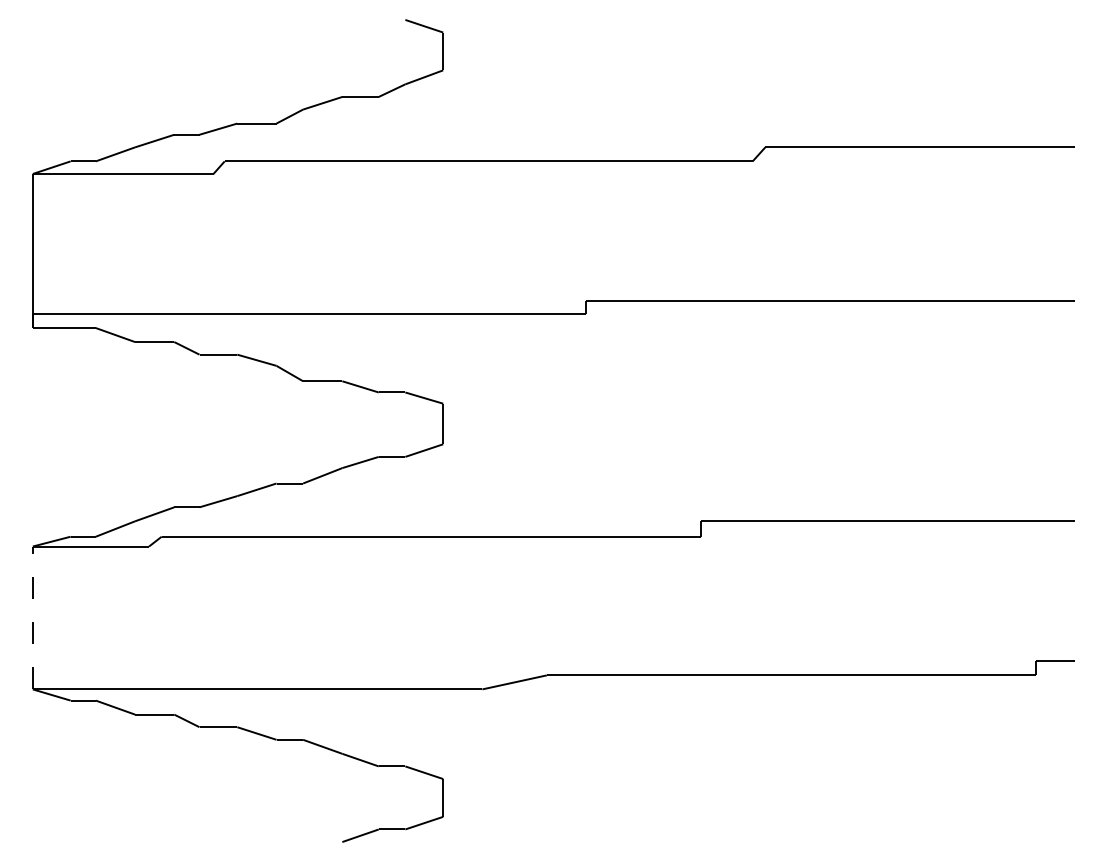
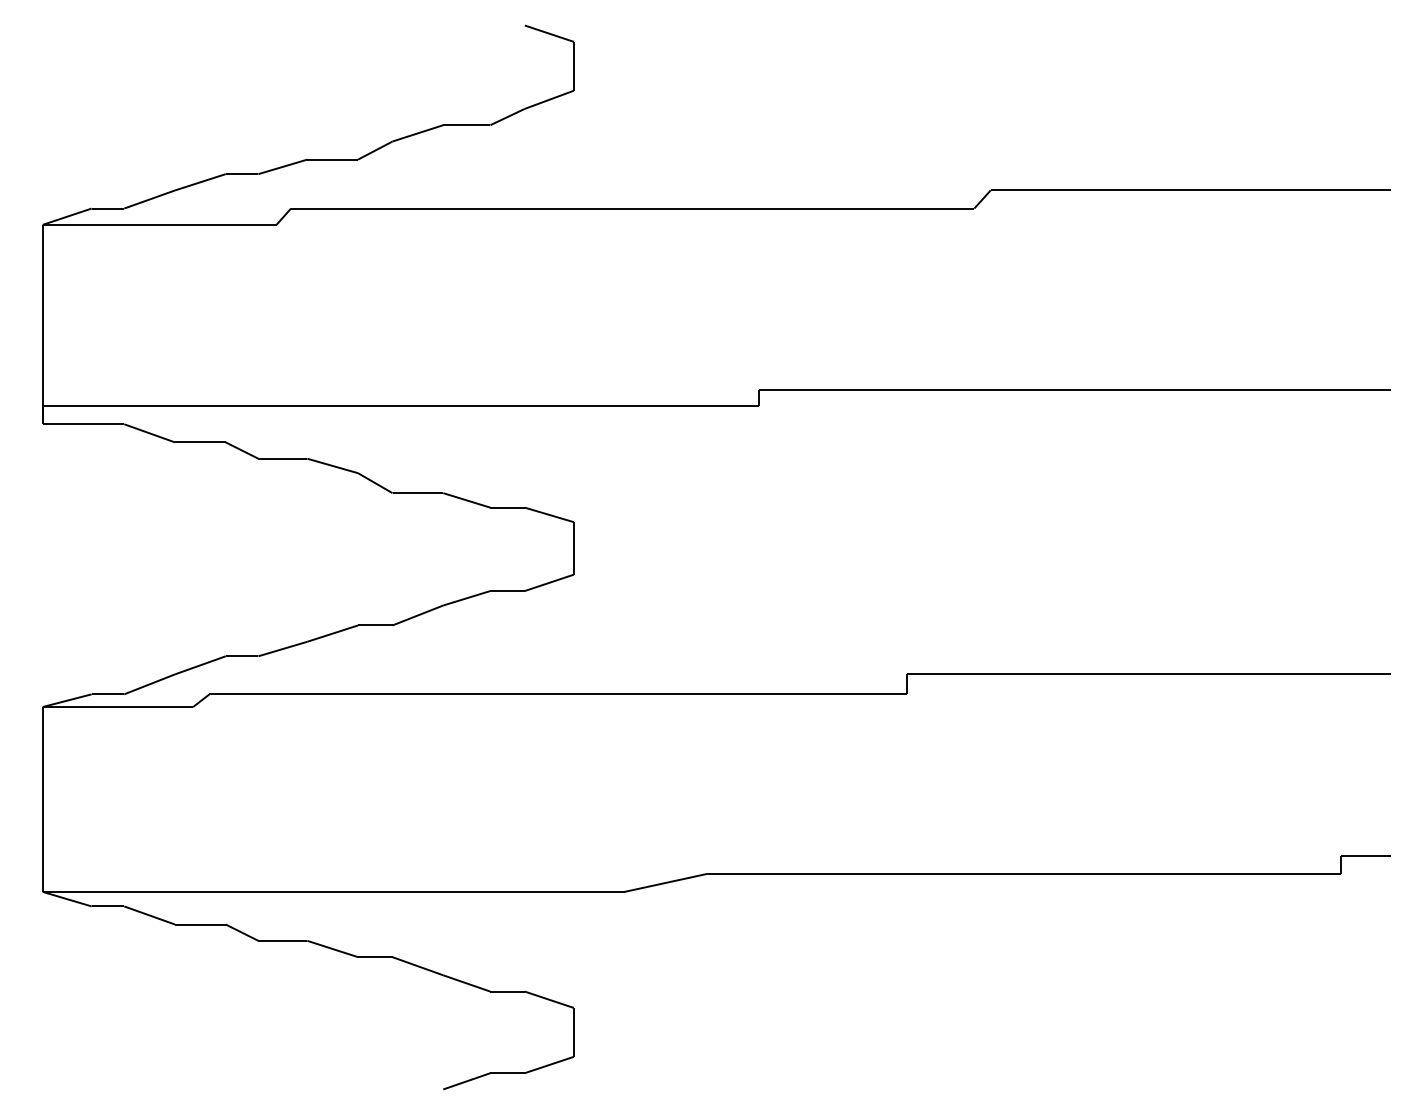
line: (32, 617) -> (42, 798), dashed -> solid

